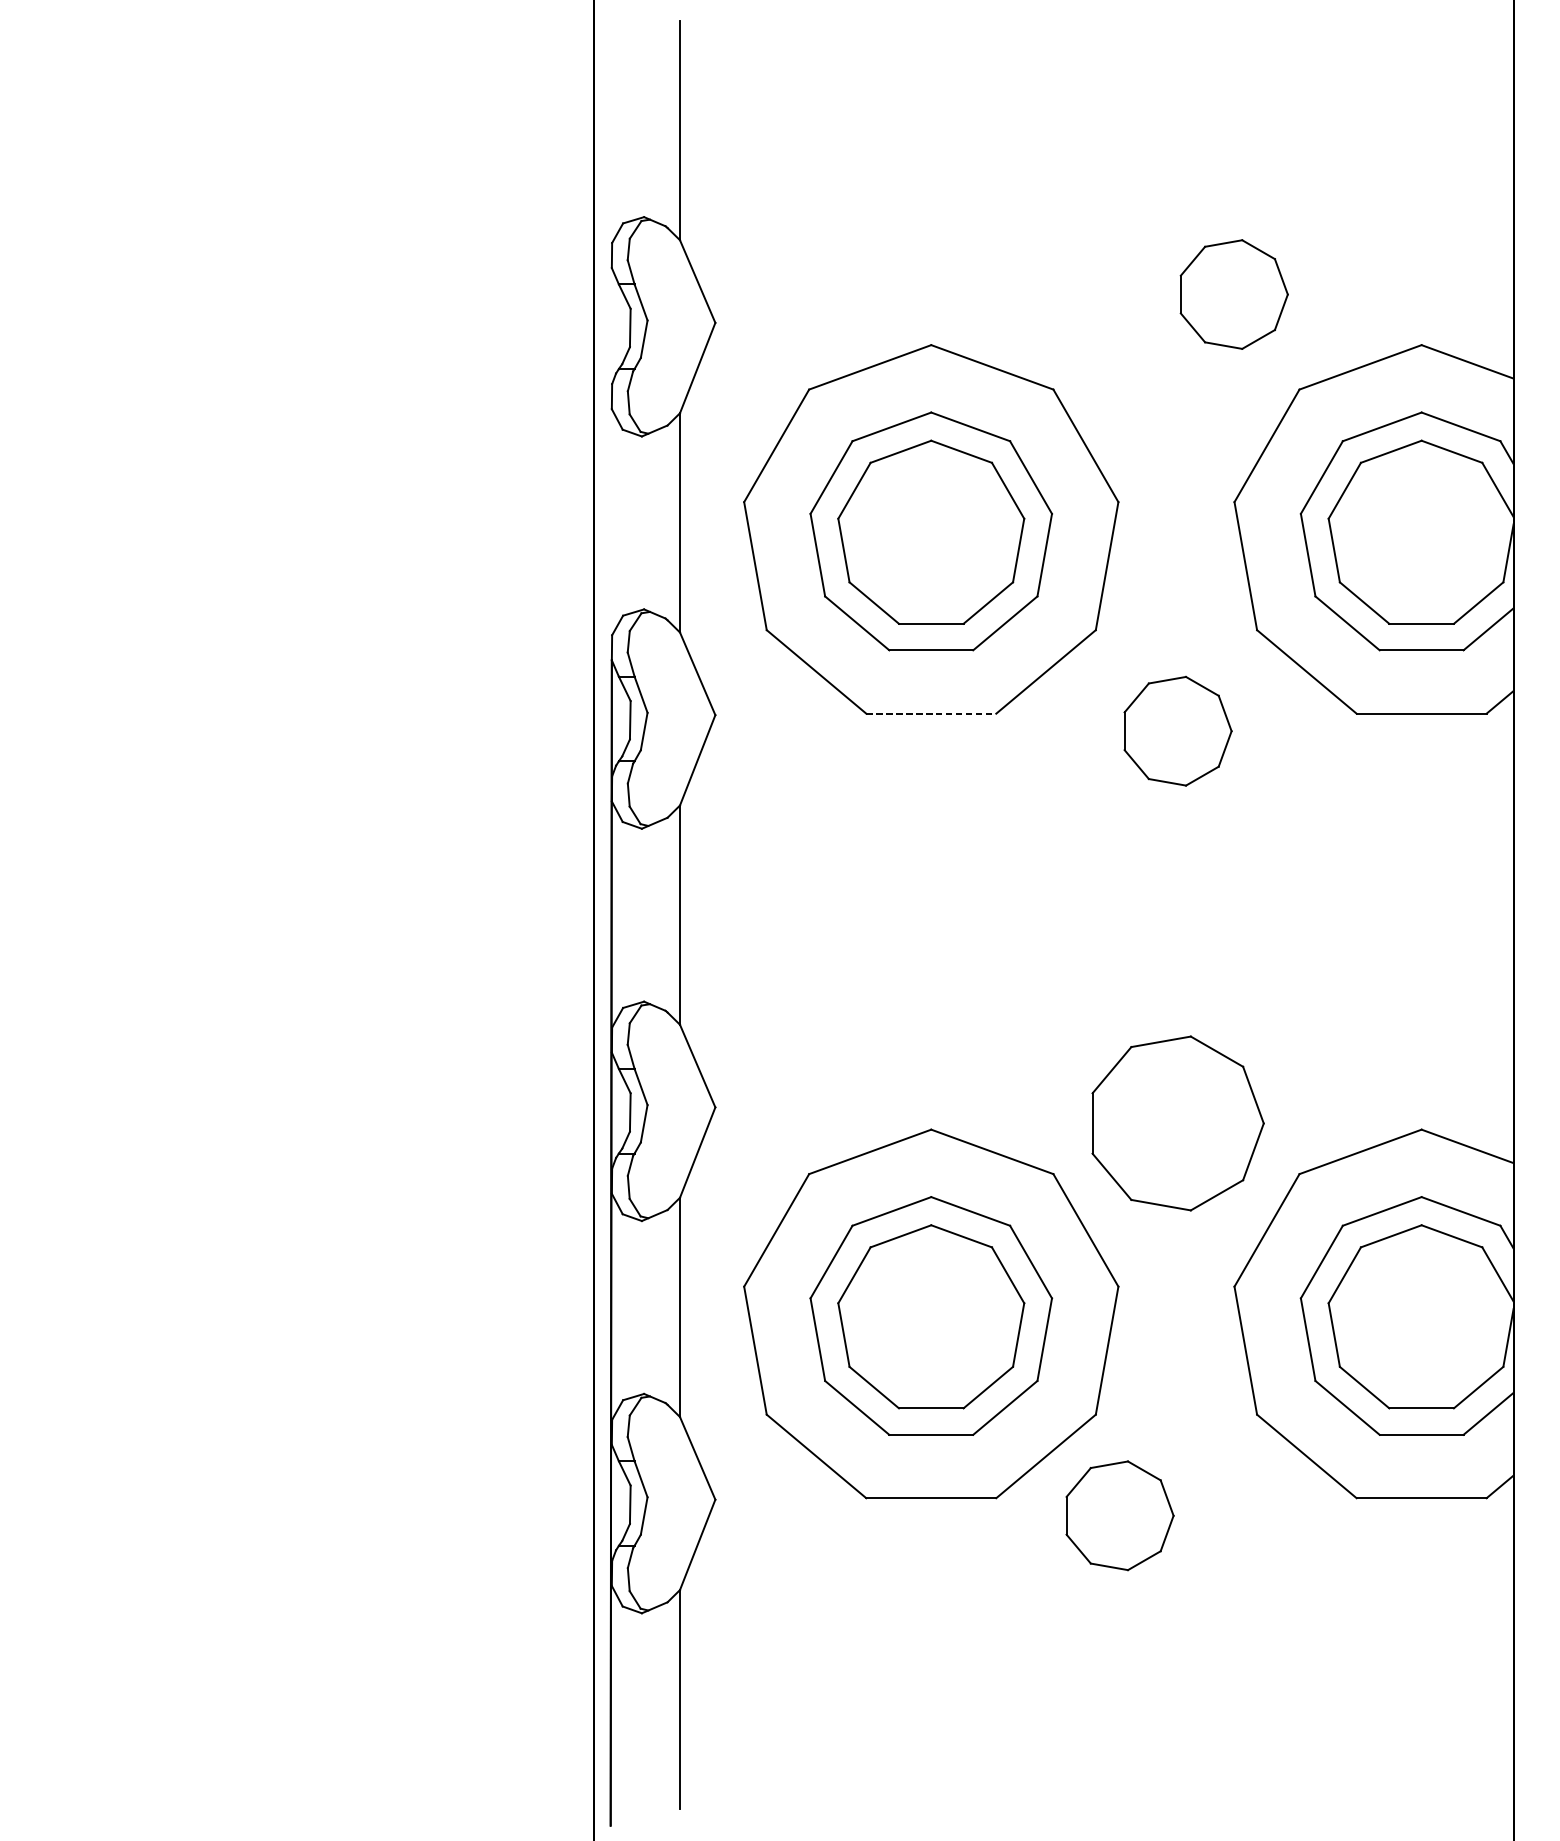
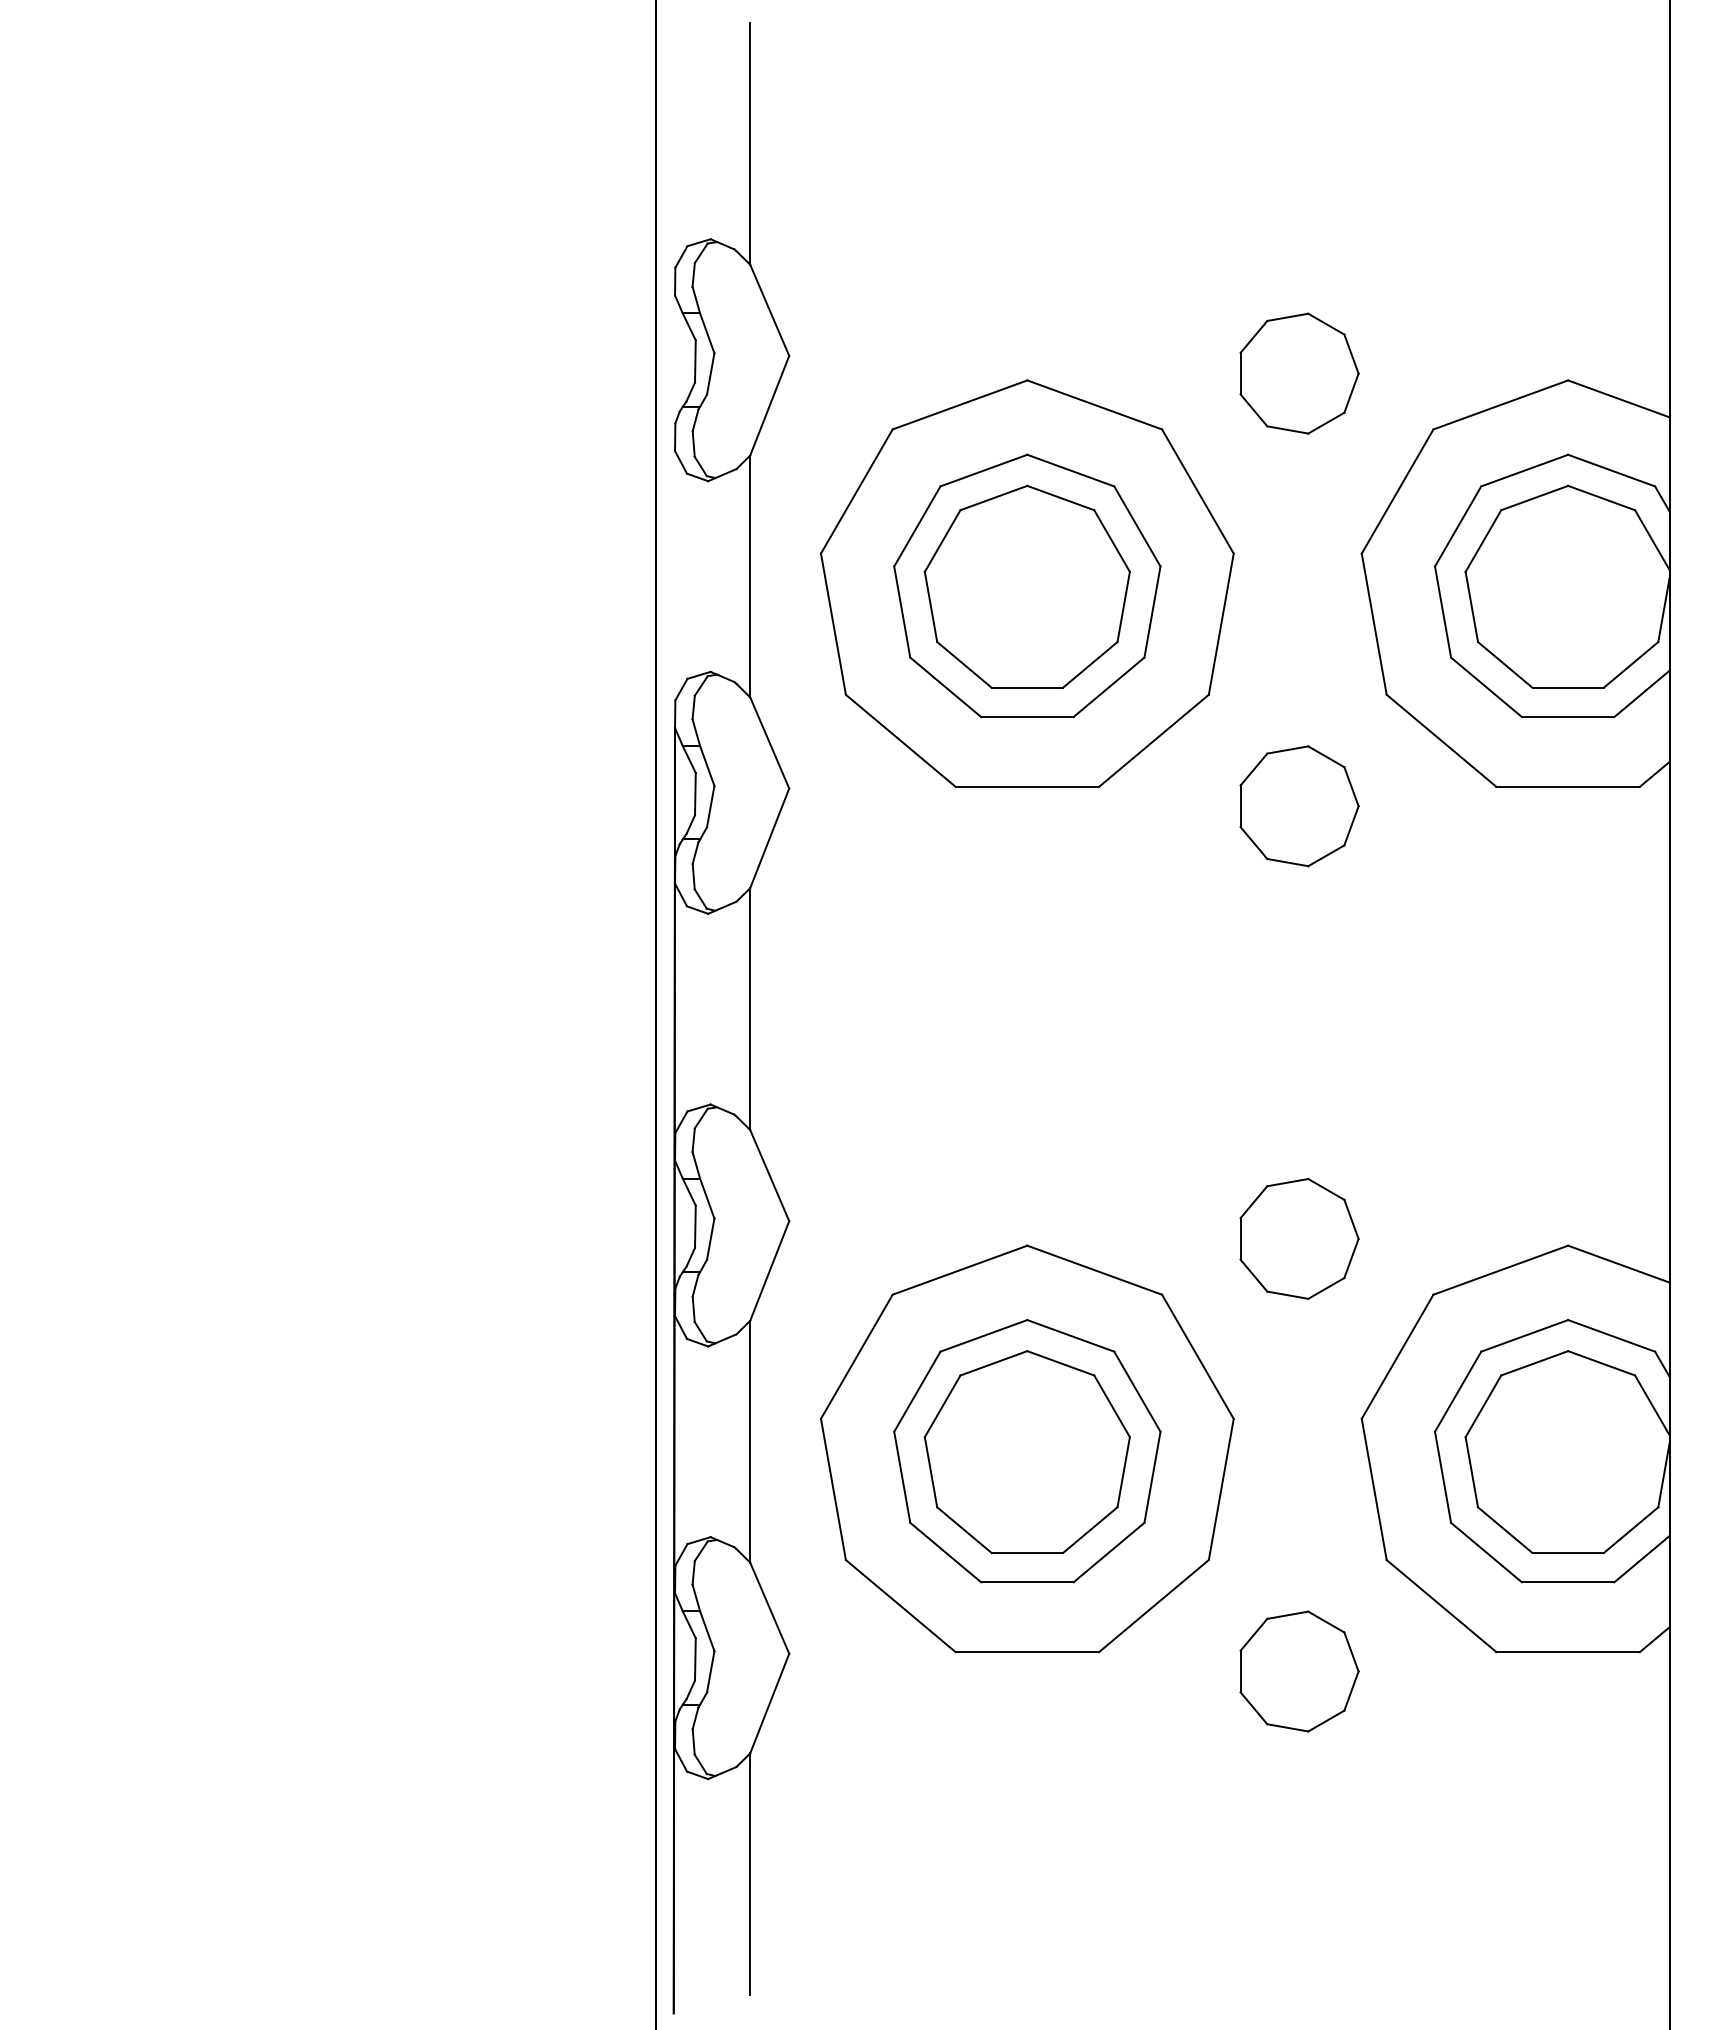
part: (1234, 294) -> (1299, 373), moved
line: (931, 713) -> (1027, 786), dashed -> solid
part: (1178, 1123) -> (1299, 1238), size x0.62
part: (1120, 1515) -> (1299, 1671), moved

